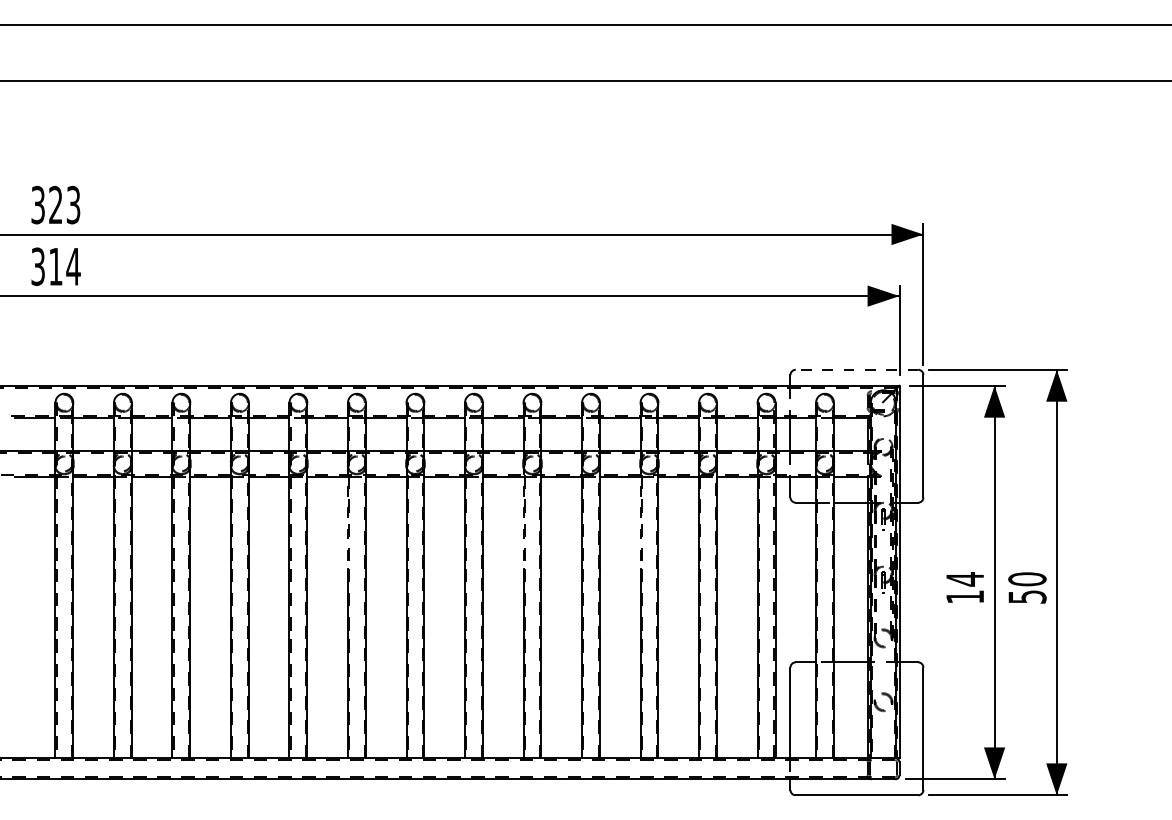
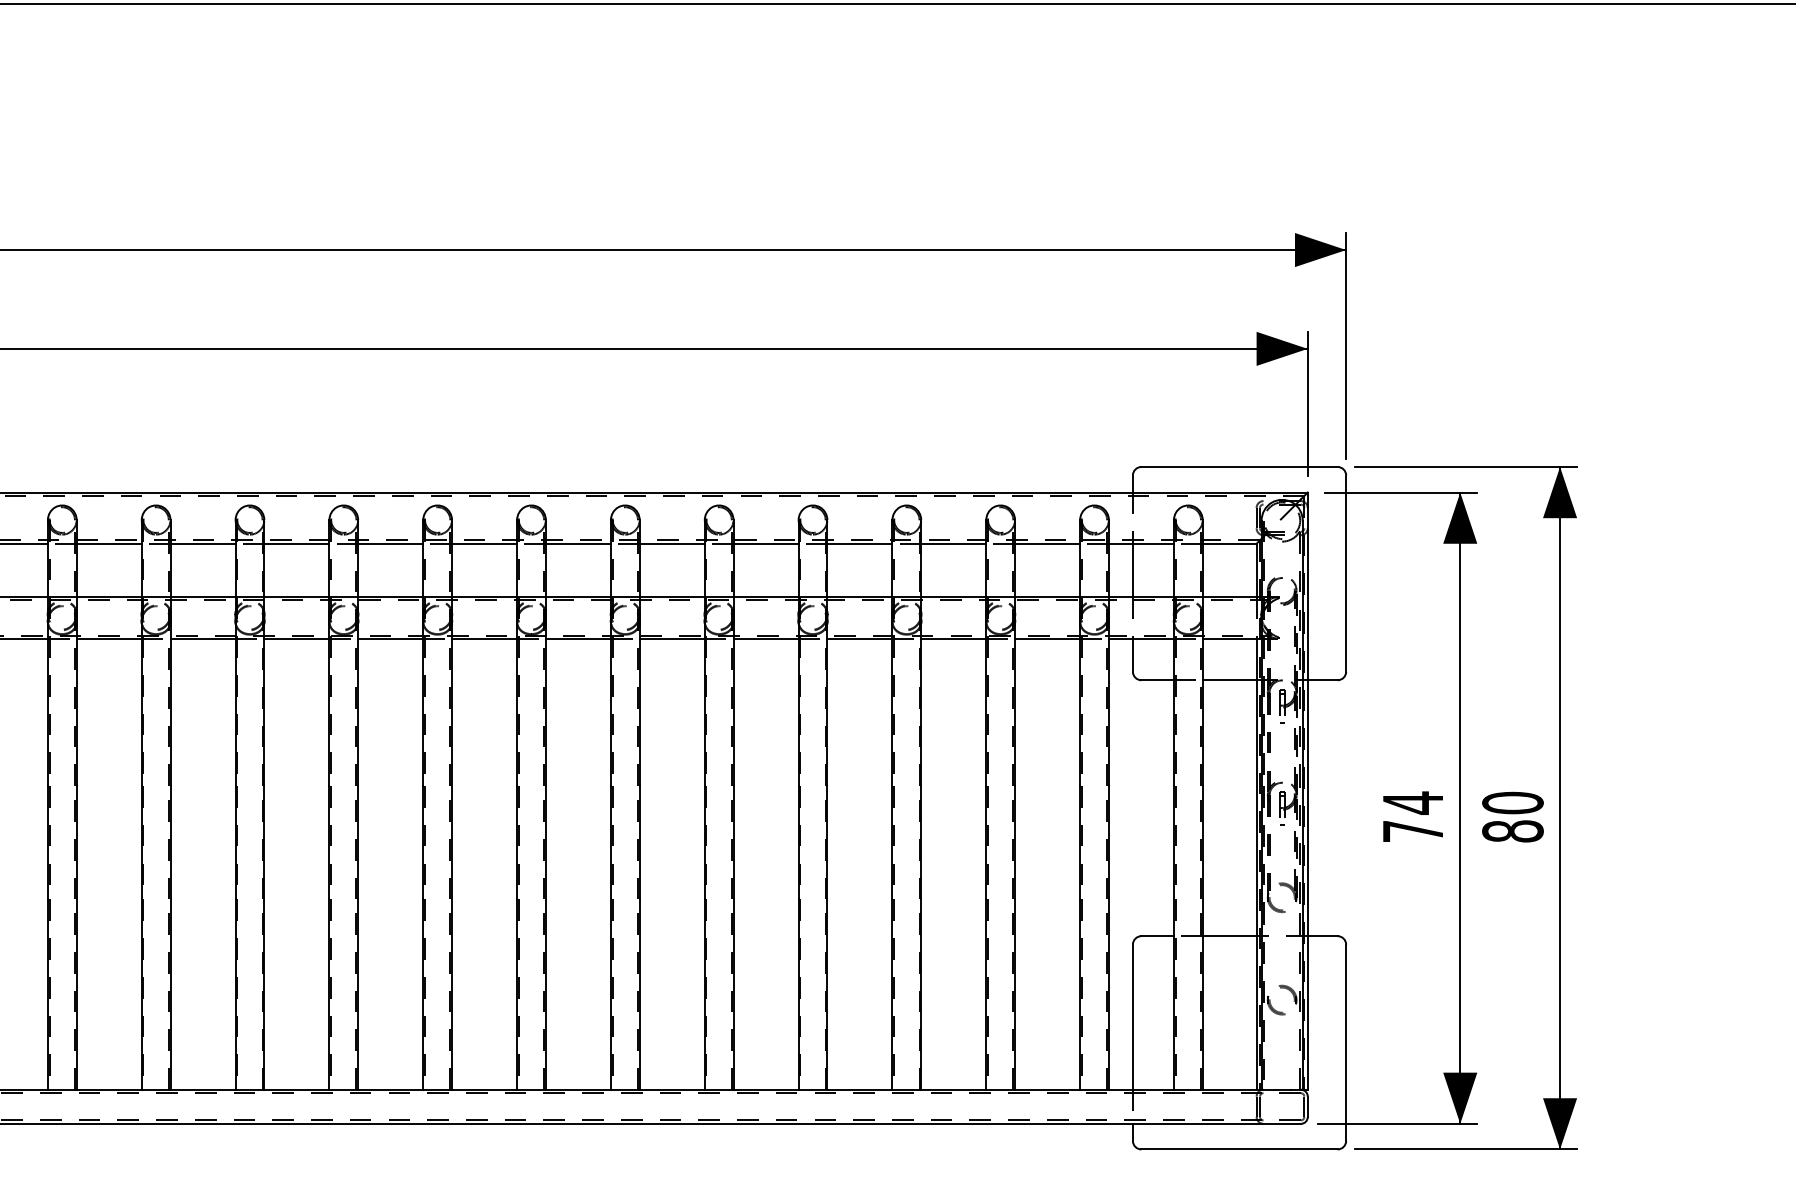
line: (856, 369) -> (1238, 466), dashed -> solid
line: (347, 516) -> (422, 702), dashed -> solid
line: (523, 516) -> (704, 702), dashed -> solid
line: (640, 516) -> (892, 702), dashed -> solid
text: (964, 596) -> (1412, 830), 14 -> 74
text: (1027, 596) -> (1513, 830), 50 -> 80

